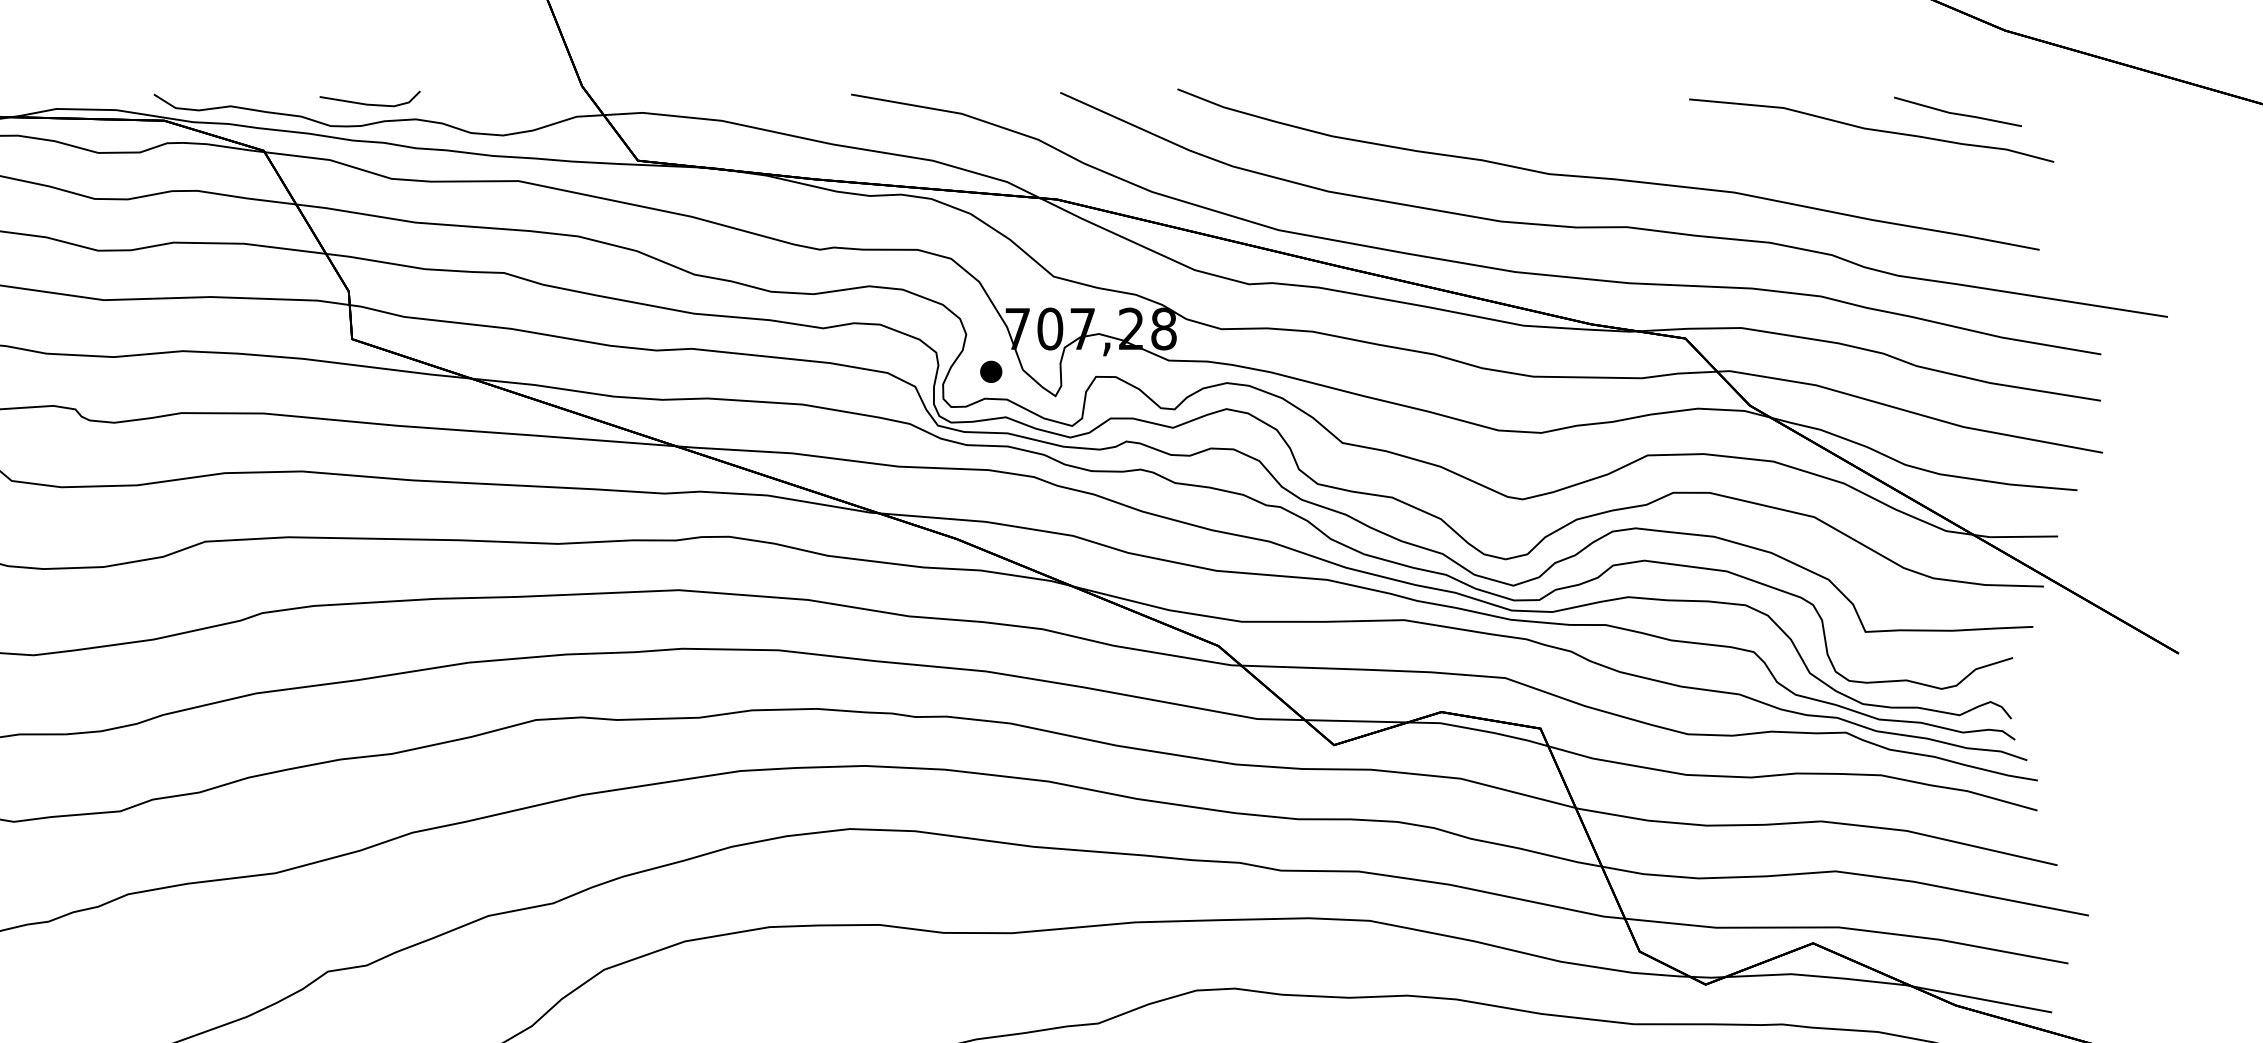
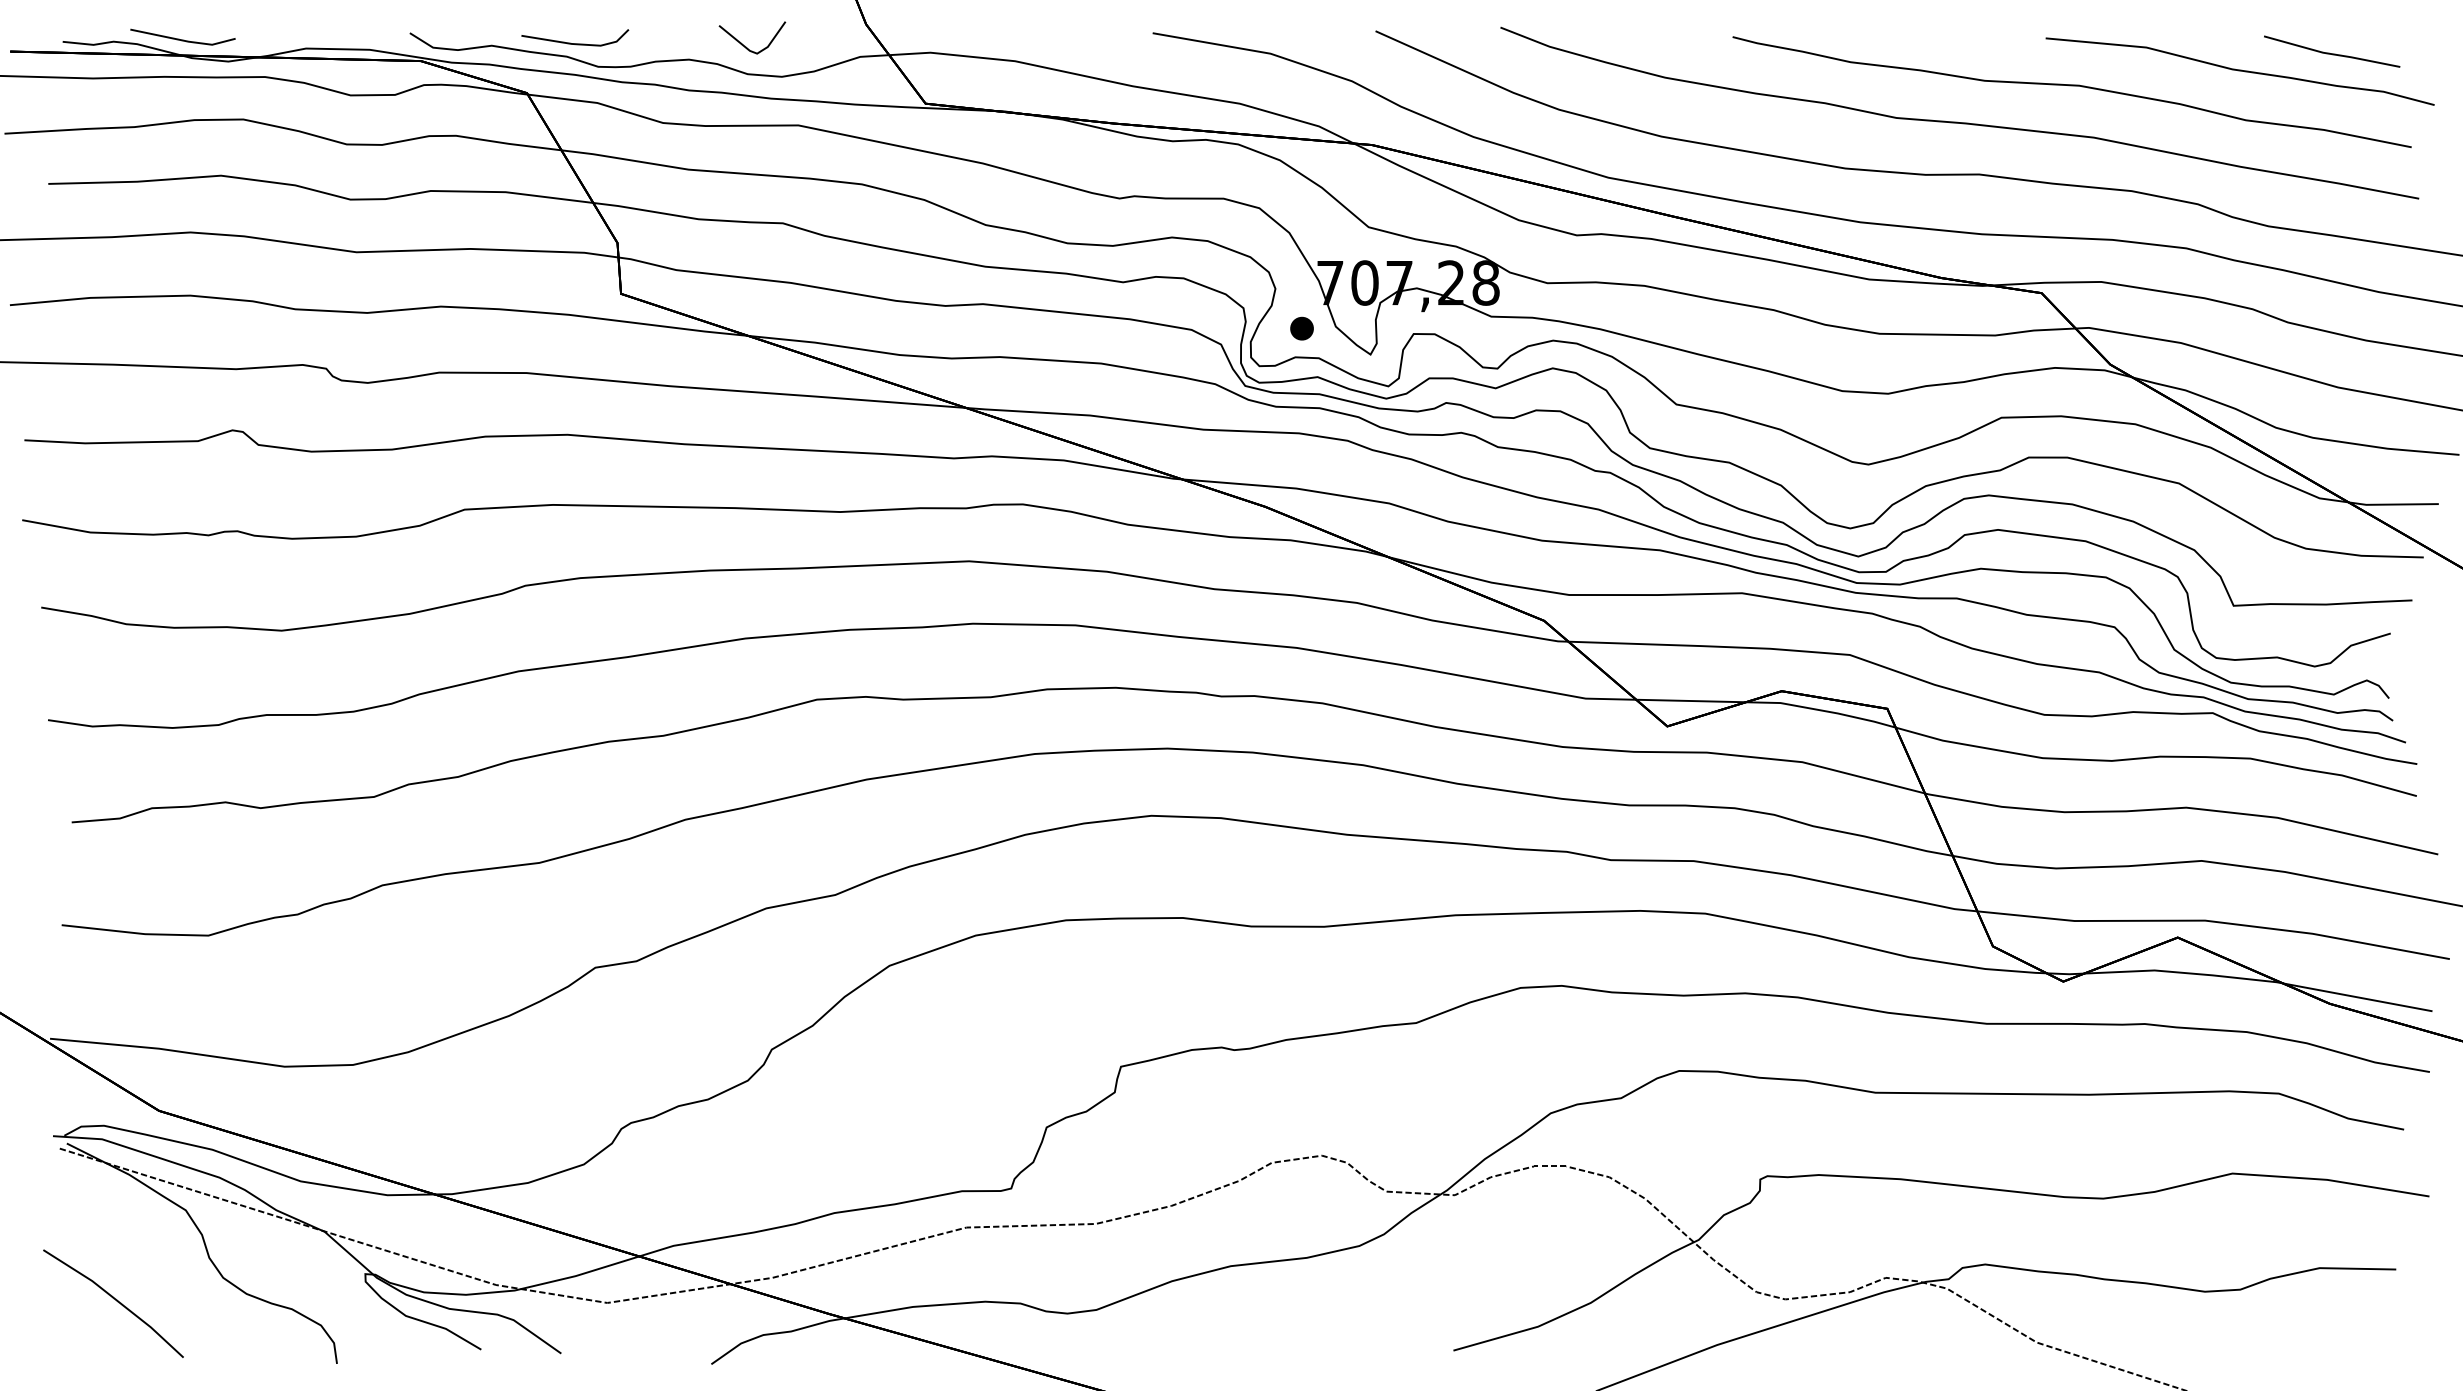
line: (370, 104) -> (575, 43), moved
line: (469, 107) -> (746, 46), added
curve: (1713, 144) -> (2071, 86), added

